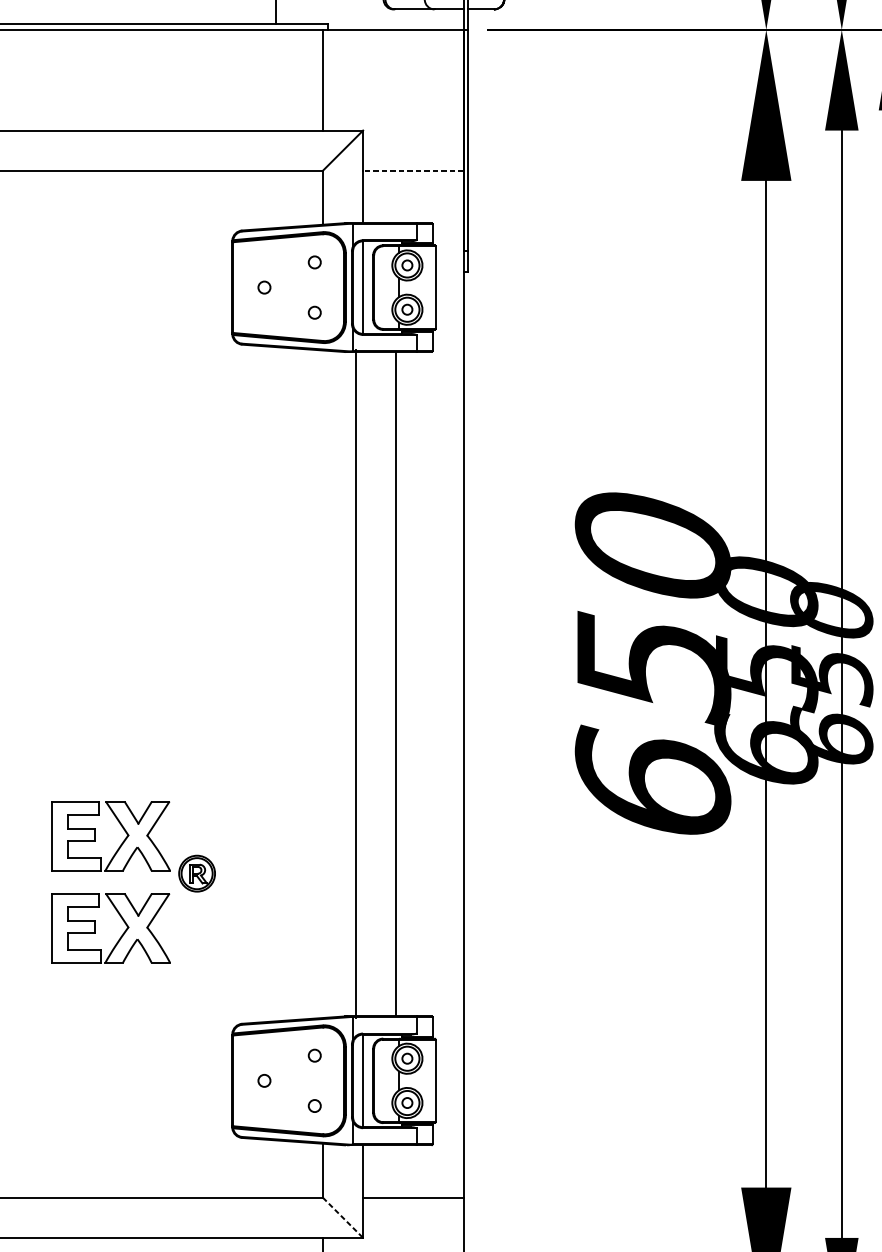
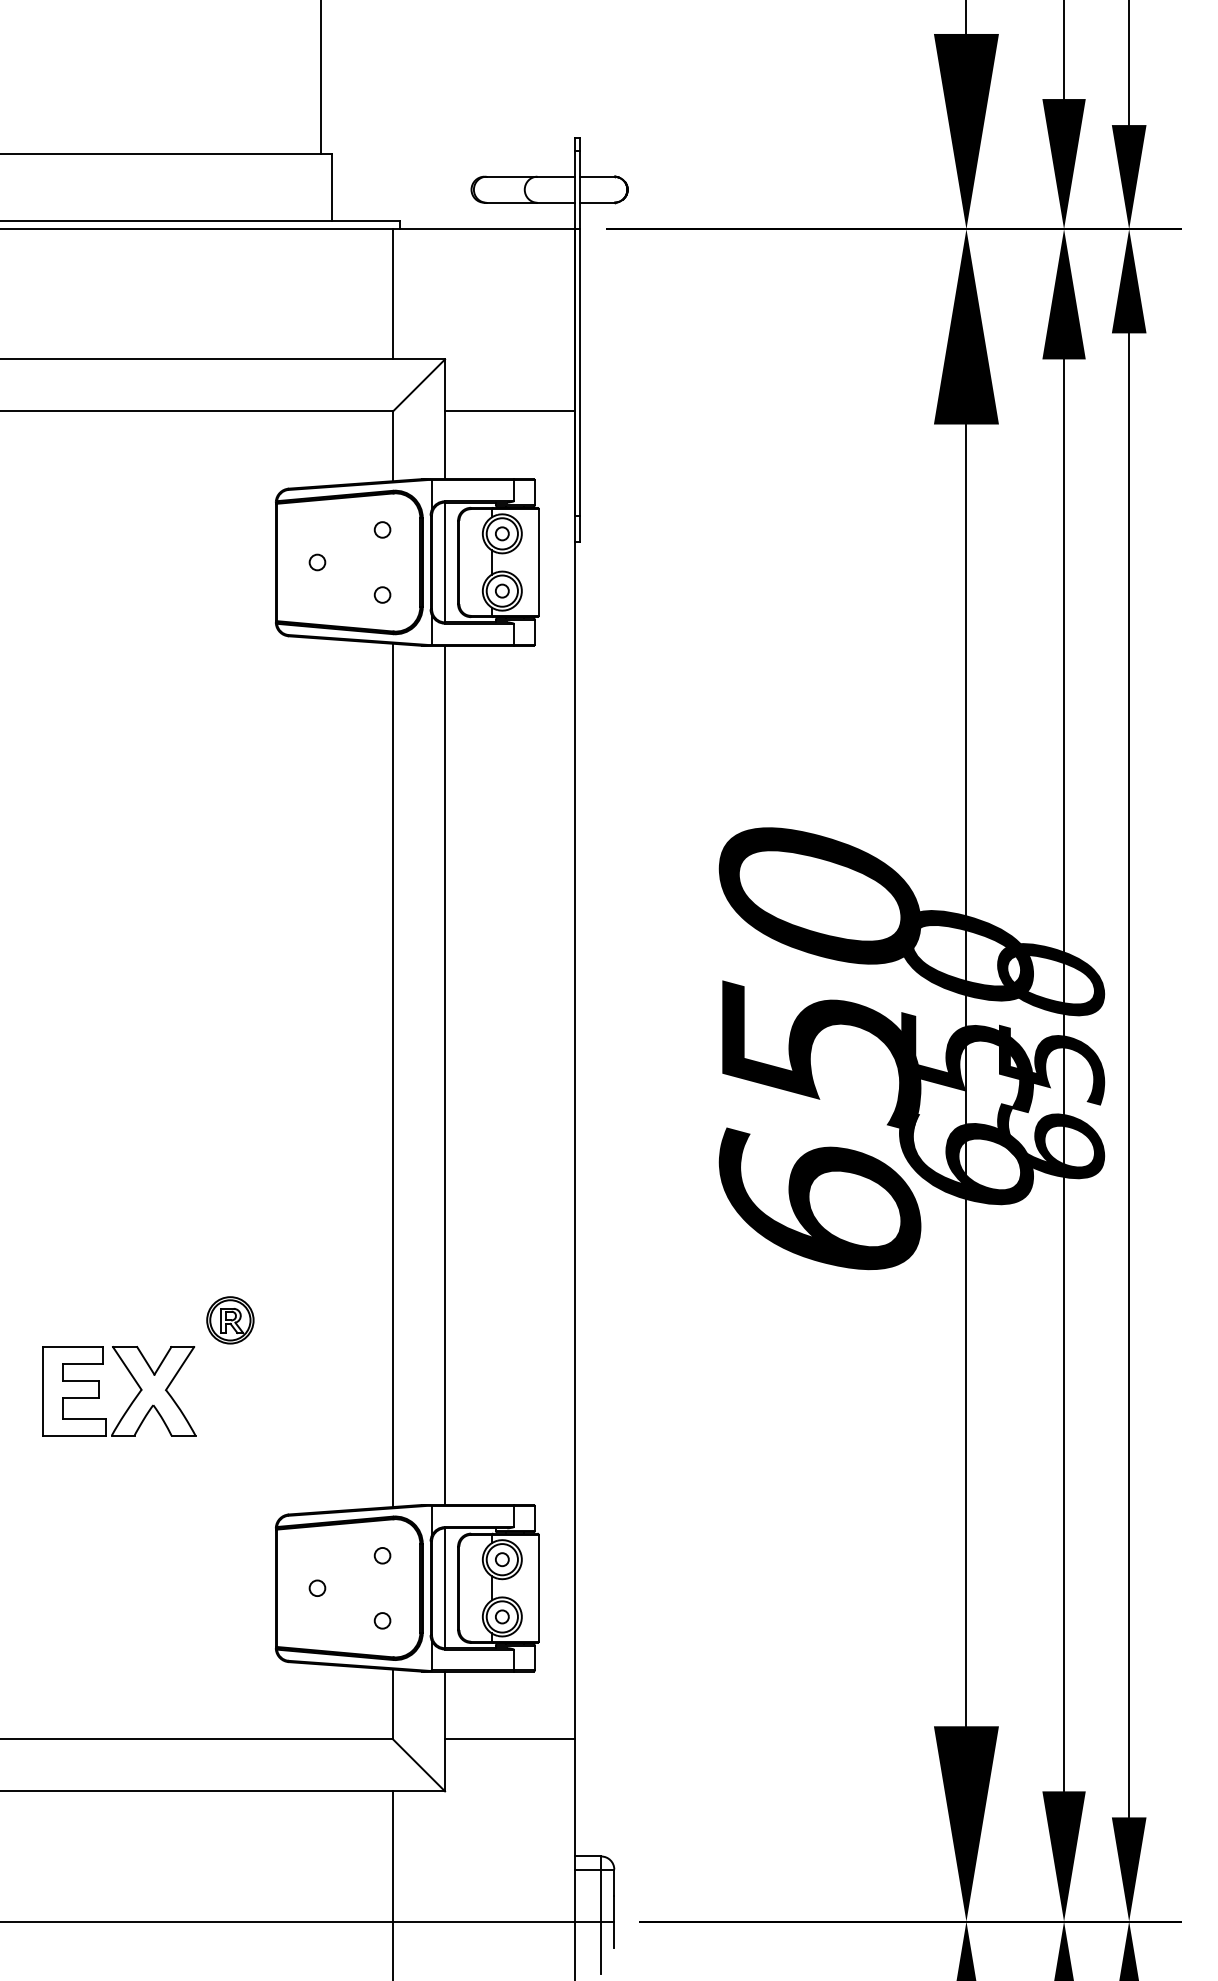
line: (412, 170) -> (509, 411), dashed -> solid
line: (356, 684) -> (393, 1075), moved
line: (396, 684) -> (445, 1075), moved
part: (121, 843) -> (132, 1281), removed
line: (343, 1217) -> (419, 1765), dashed -> solid

